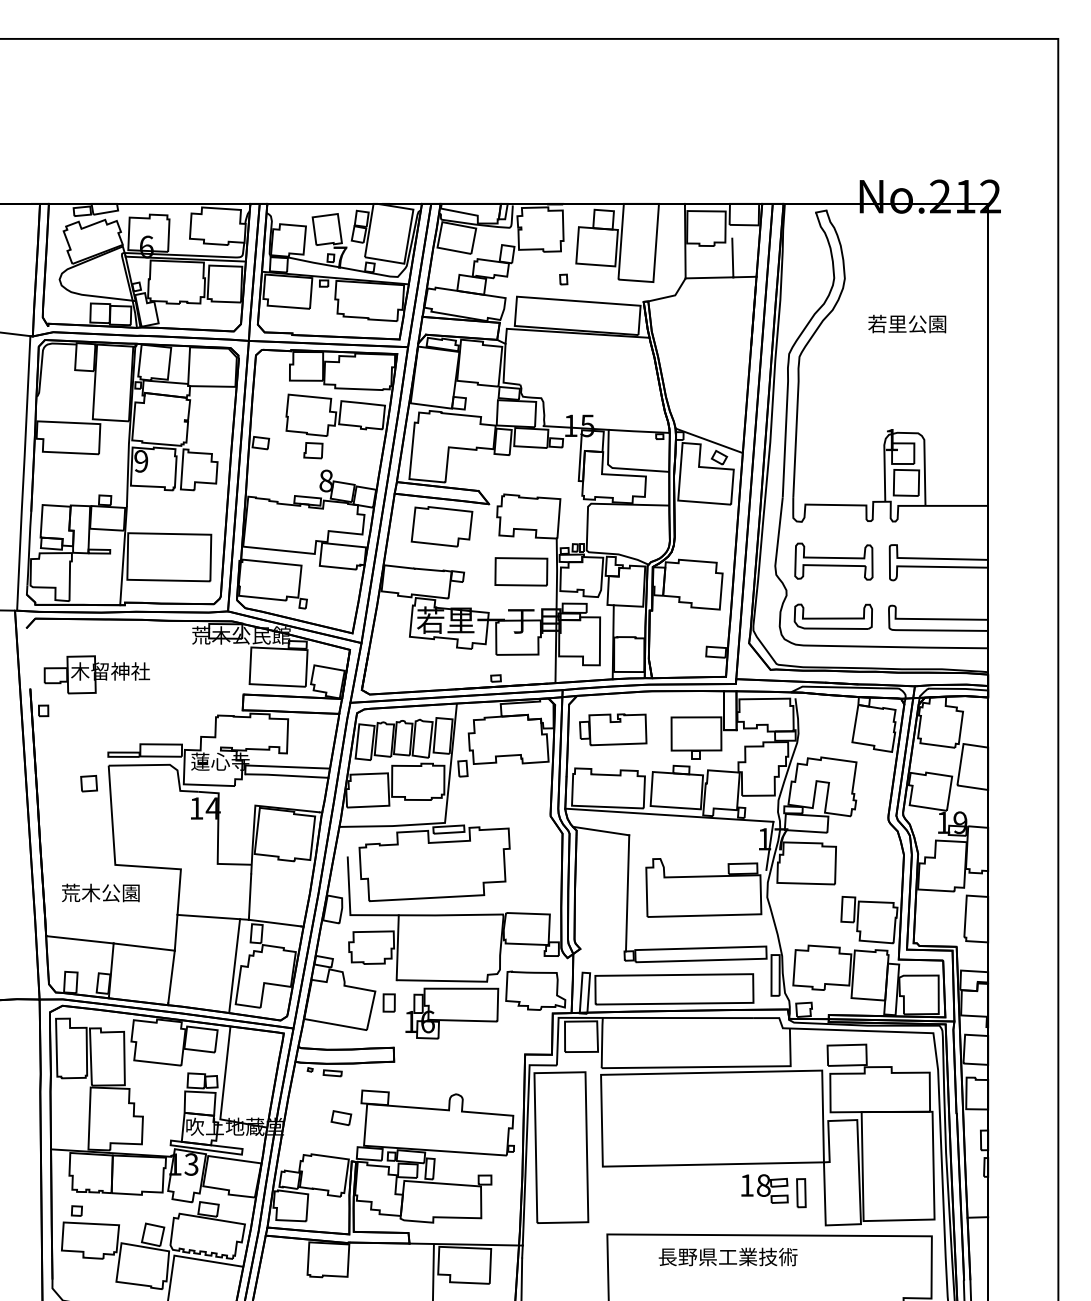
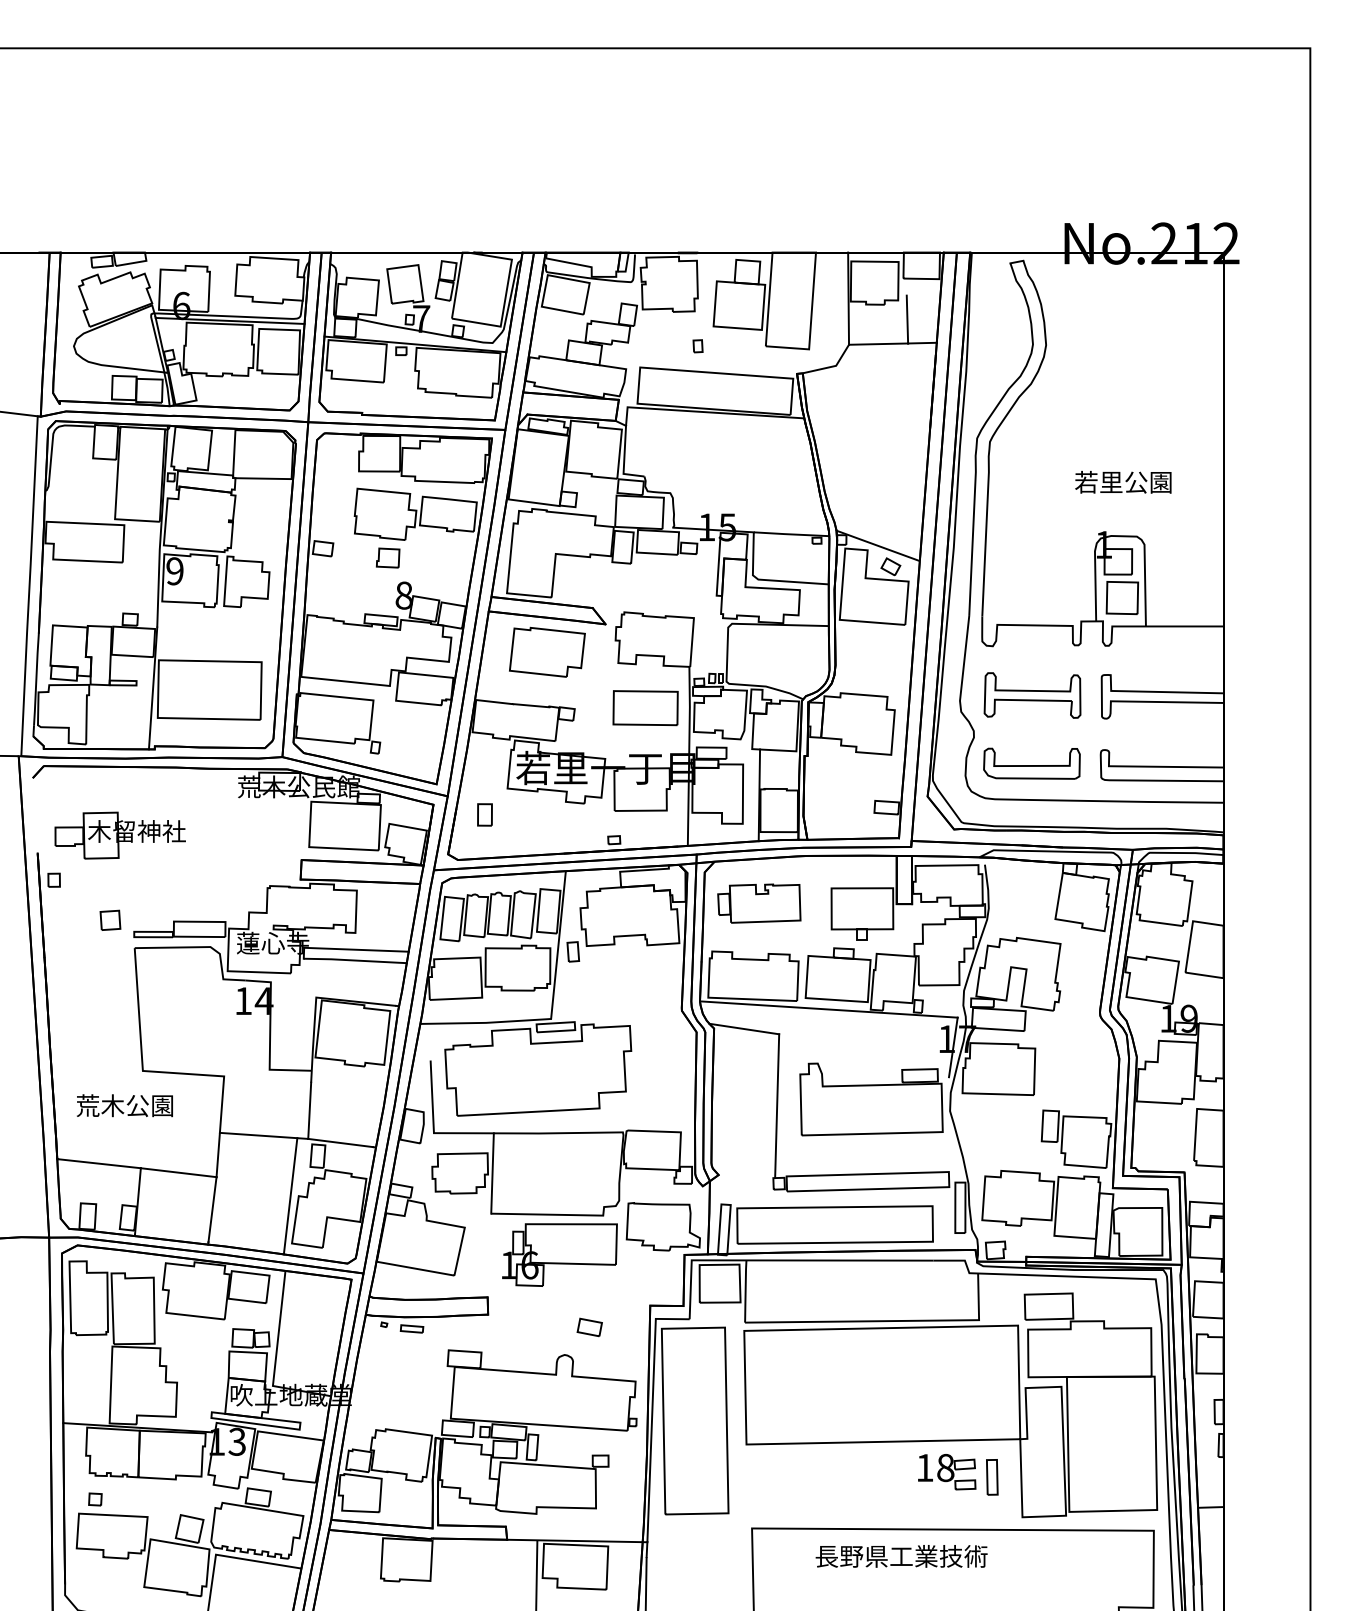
text: (907, 324) -> (1123, 482), moved
part: (89, 782) -> (110, 919), moved
part: (388, 1002) -> (484, 814), moved
part: (341, 1118) -> (589, 1327), moved

